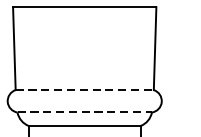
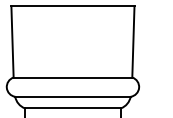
line: (85, 90) -> (73, 77), dashed -> solid
line: (84, 112) -> (72, 96), dashed -> solid

